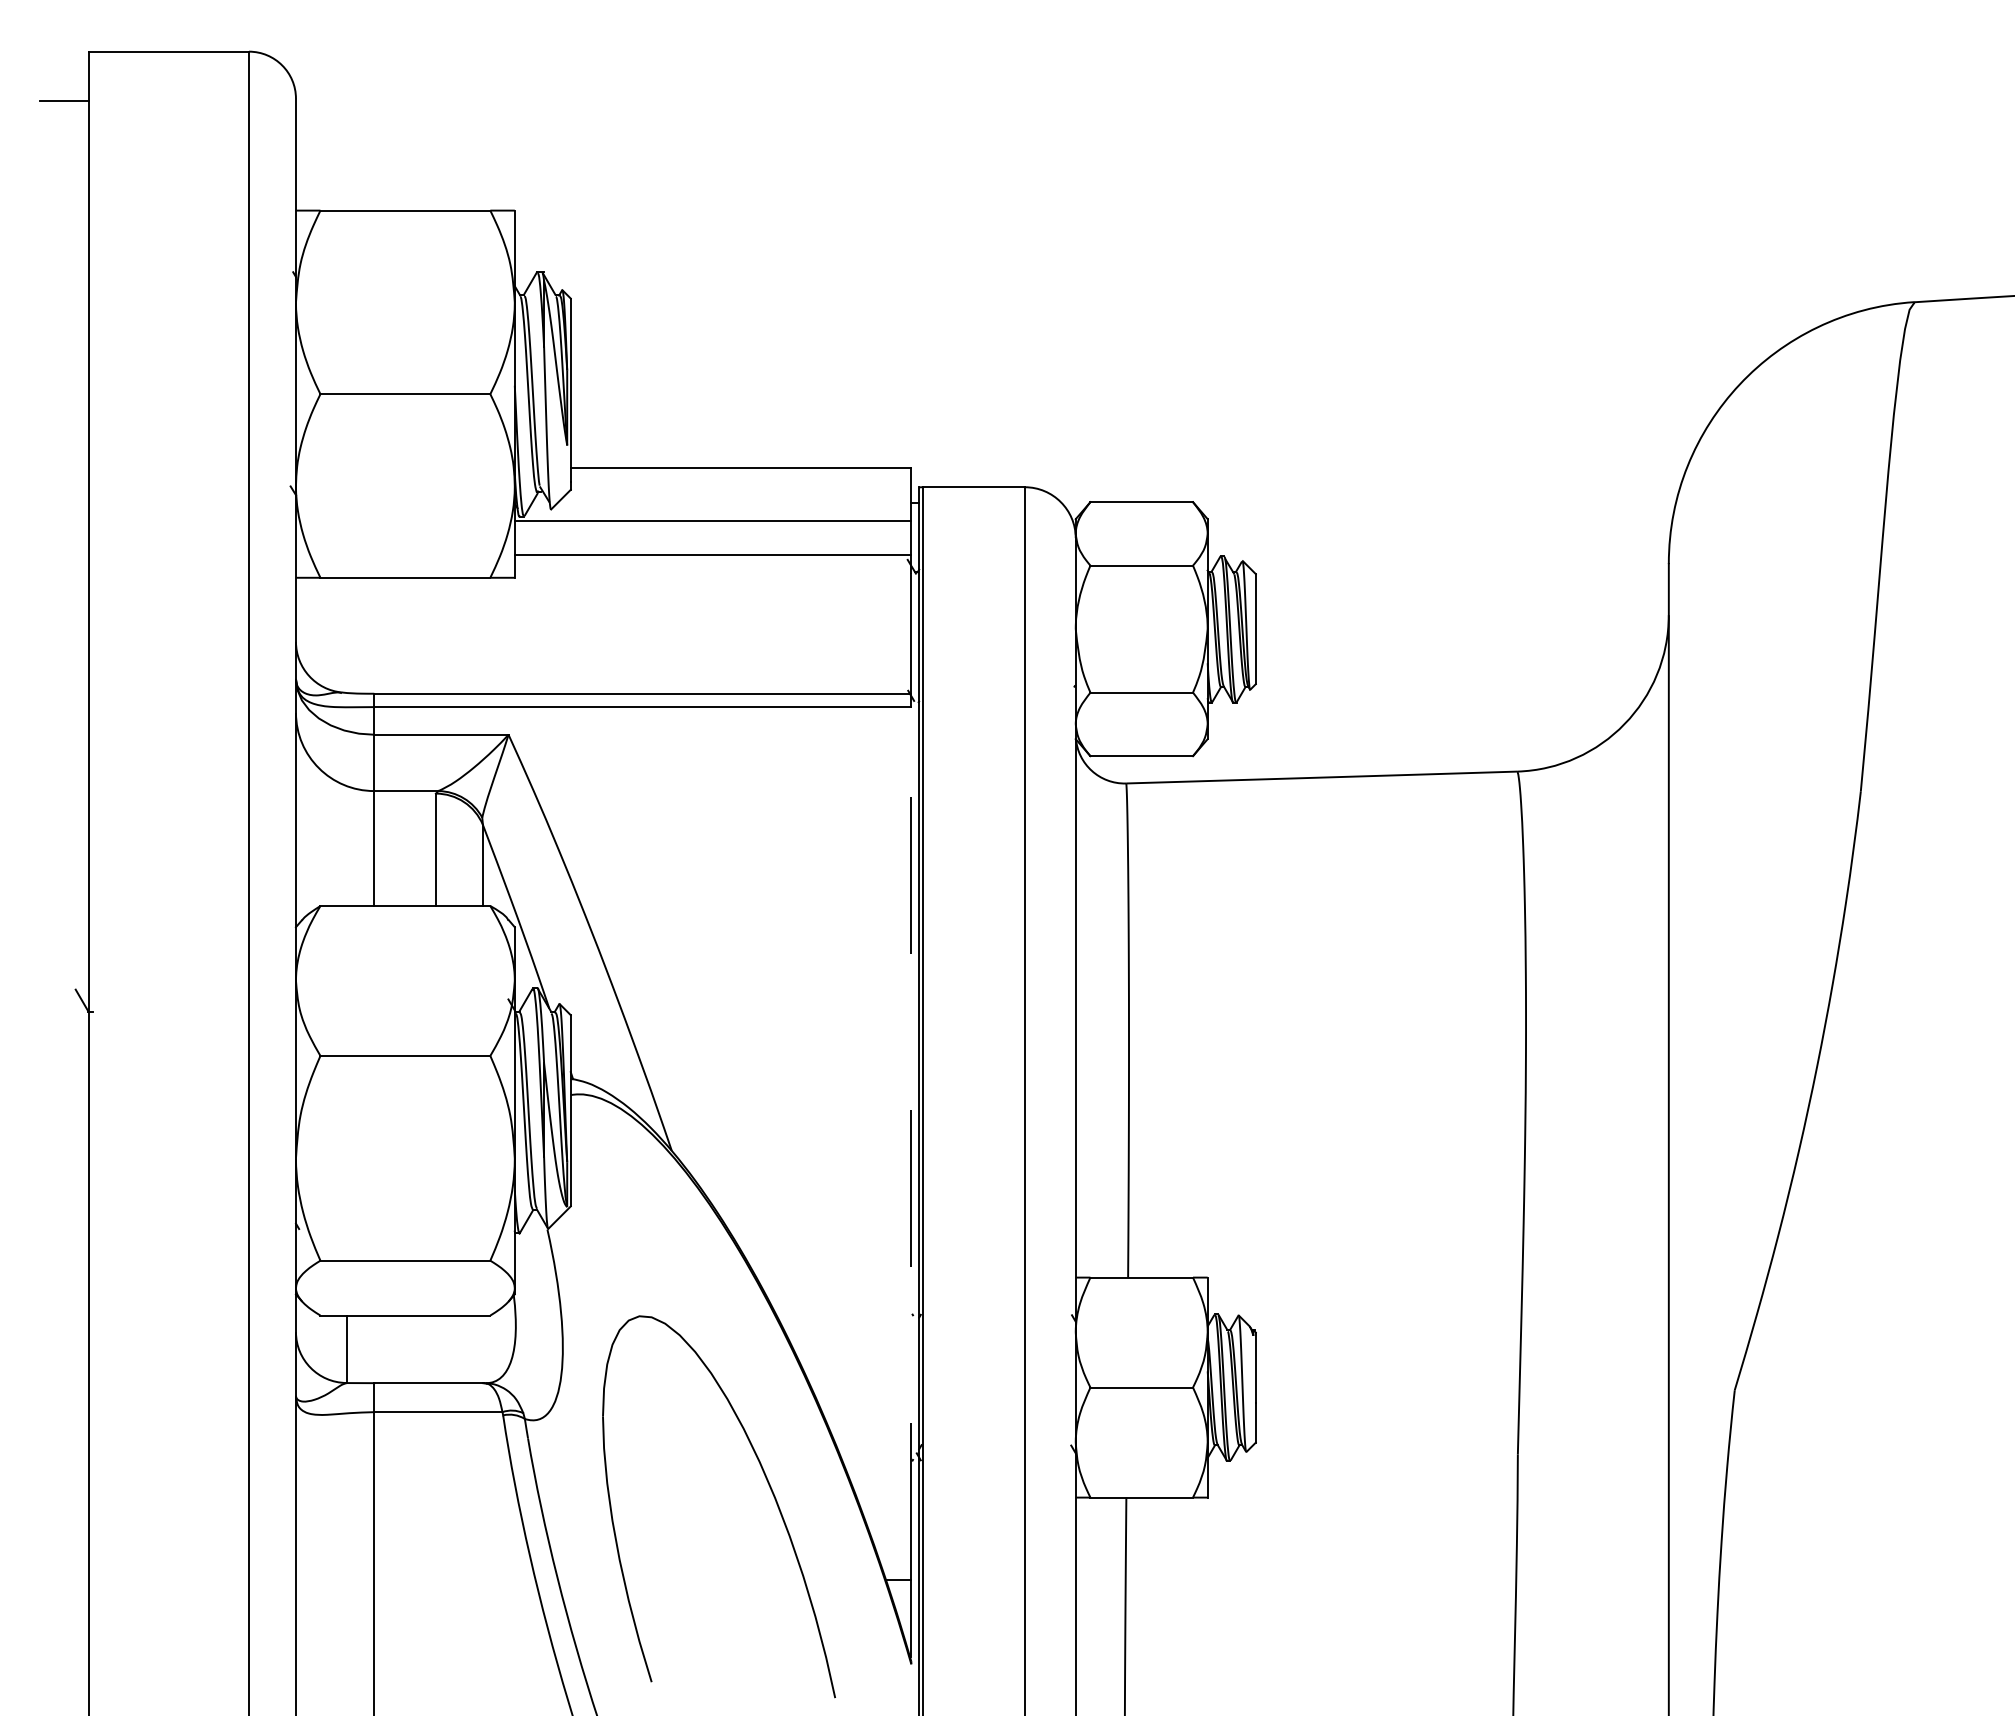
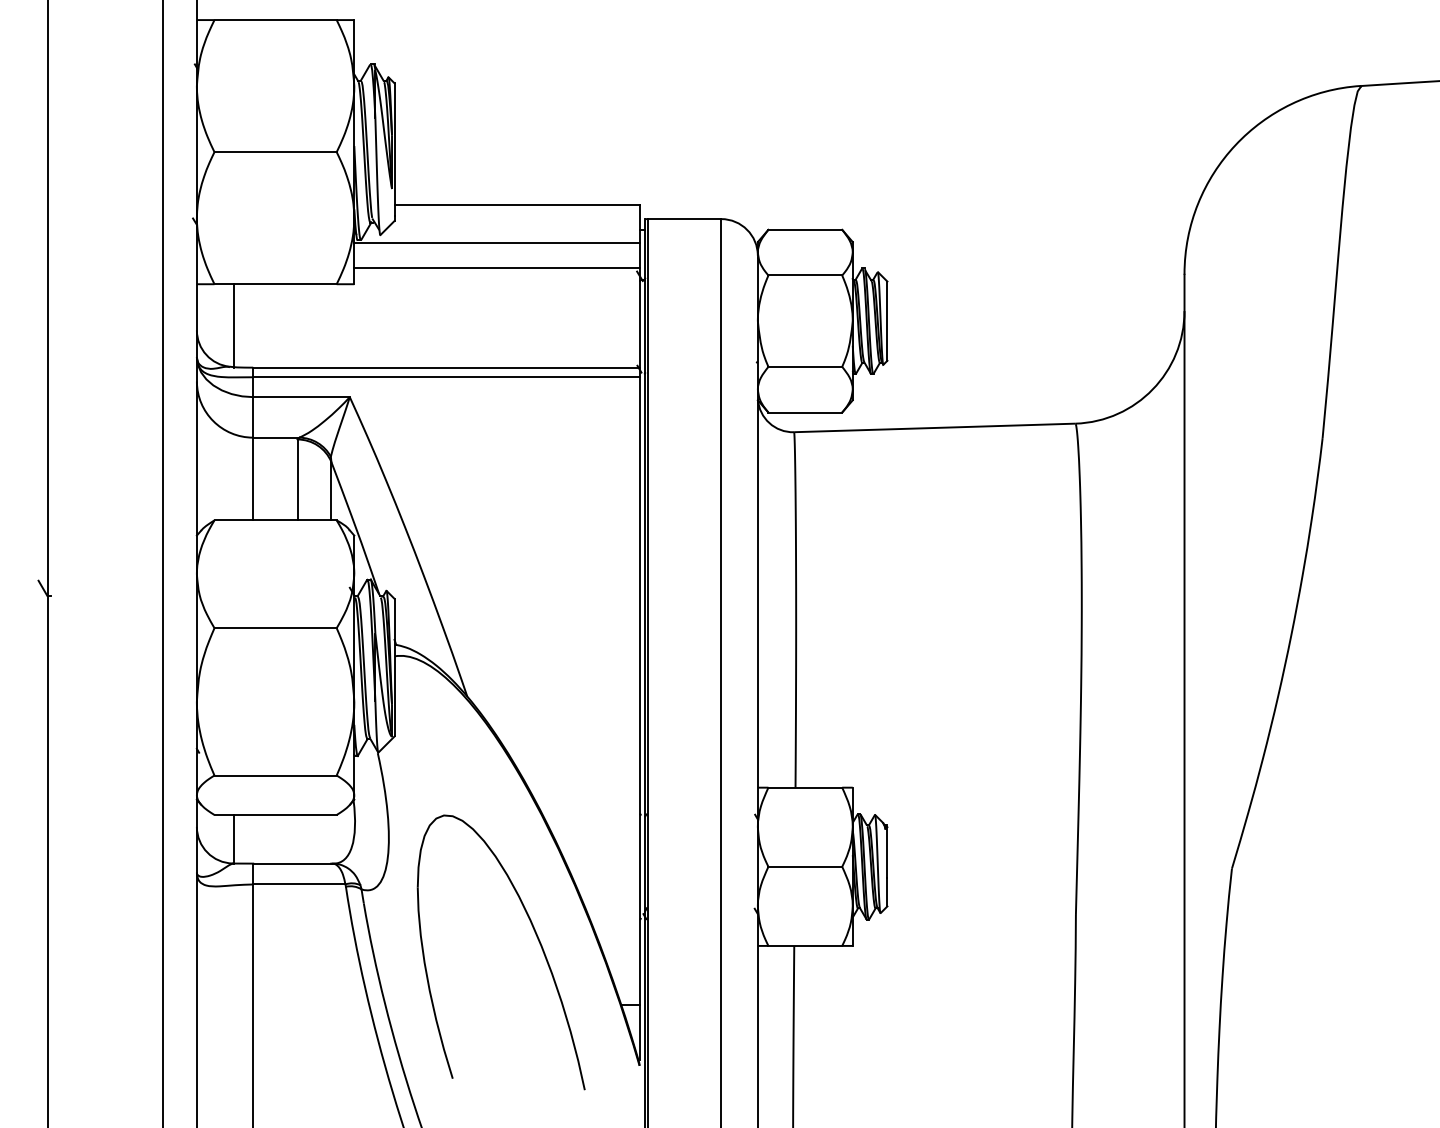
line: (346, 635) -> (233, 325), added
line: (911, 1142) -> (639, 690), dashed -> solid

